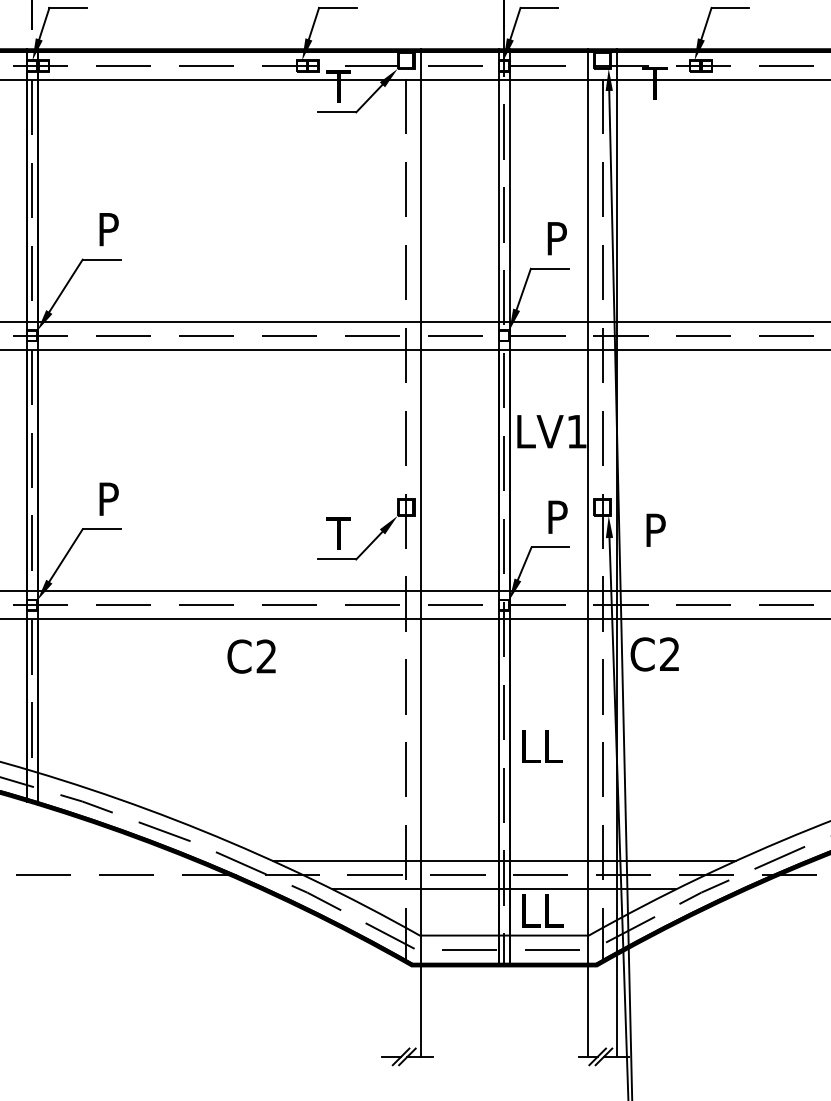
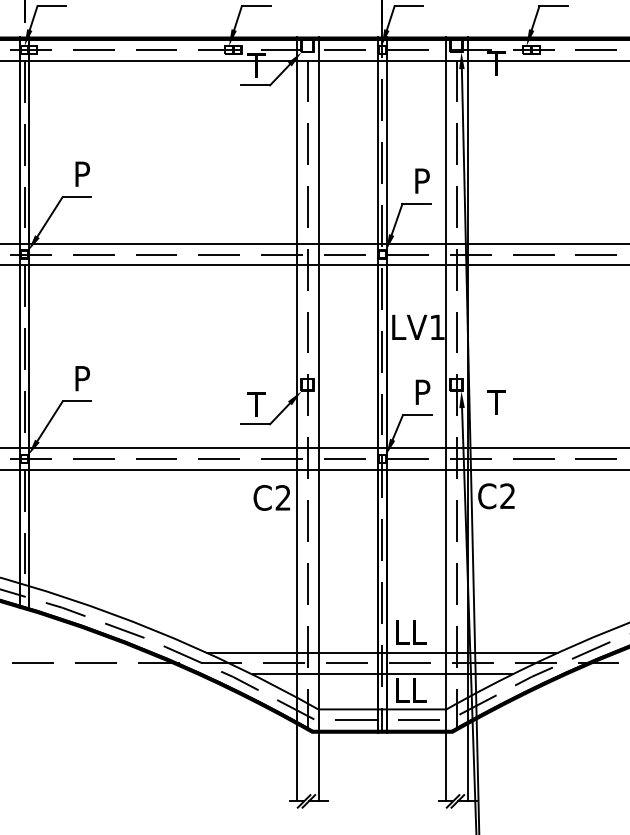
text: (654, 529) -> (496, 401), P -> T
line: (391, 552) -> (296, 419), added
text: (251, 656) -> (271, 497), moved
text: (542, 746) -> (411, 632), moved

